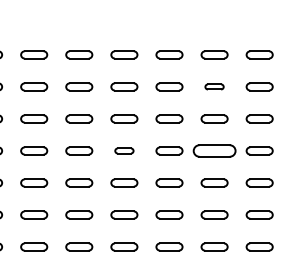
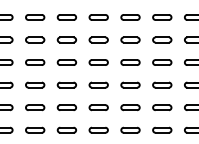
part: (214, 86) -> (162, 17), size x1.43
part: (124, 150) -> (98, 62), size x1.43
part: (214, 150) -> (162, 62), size x0.62

